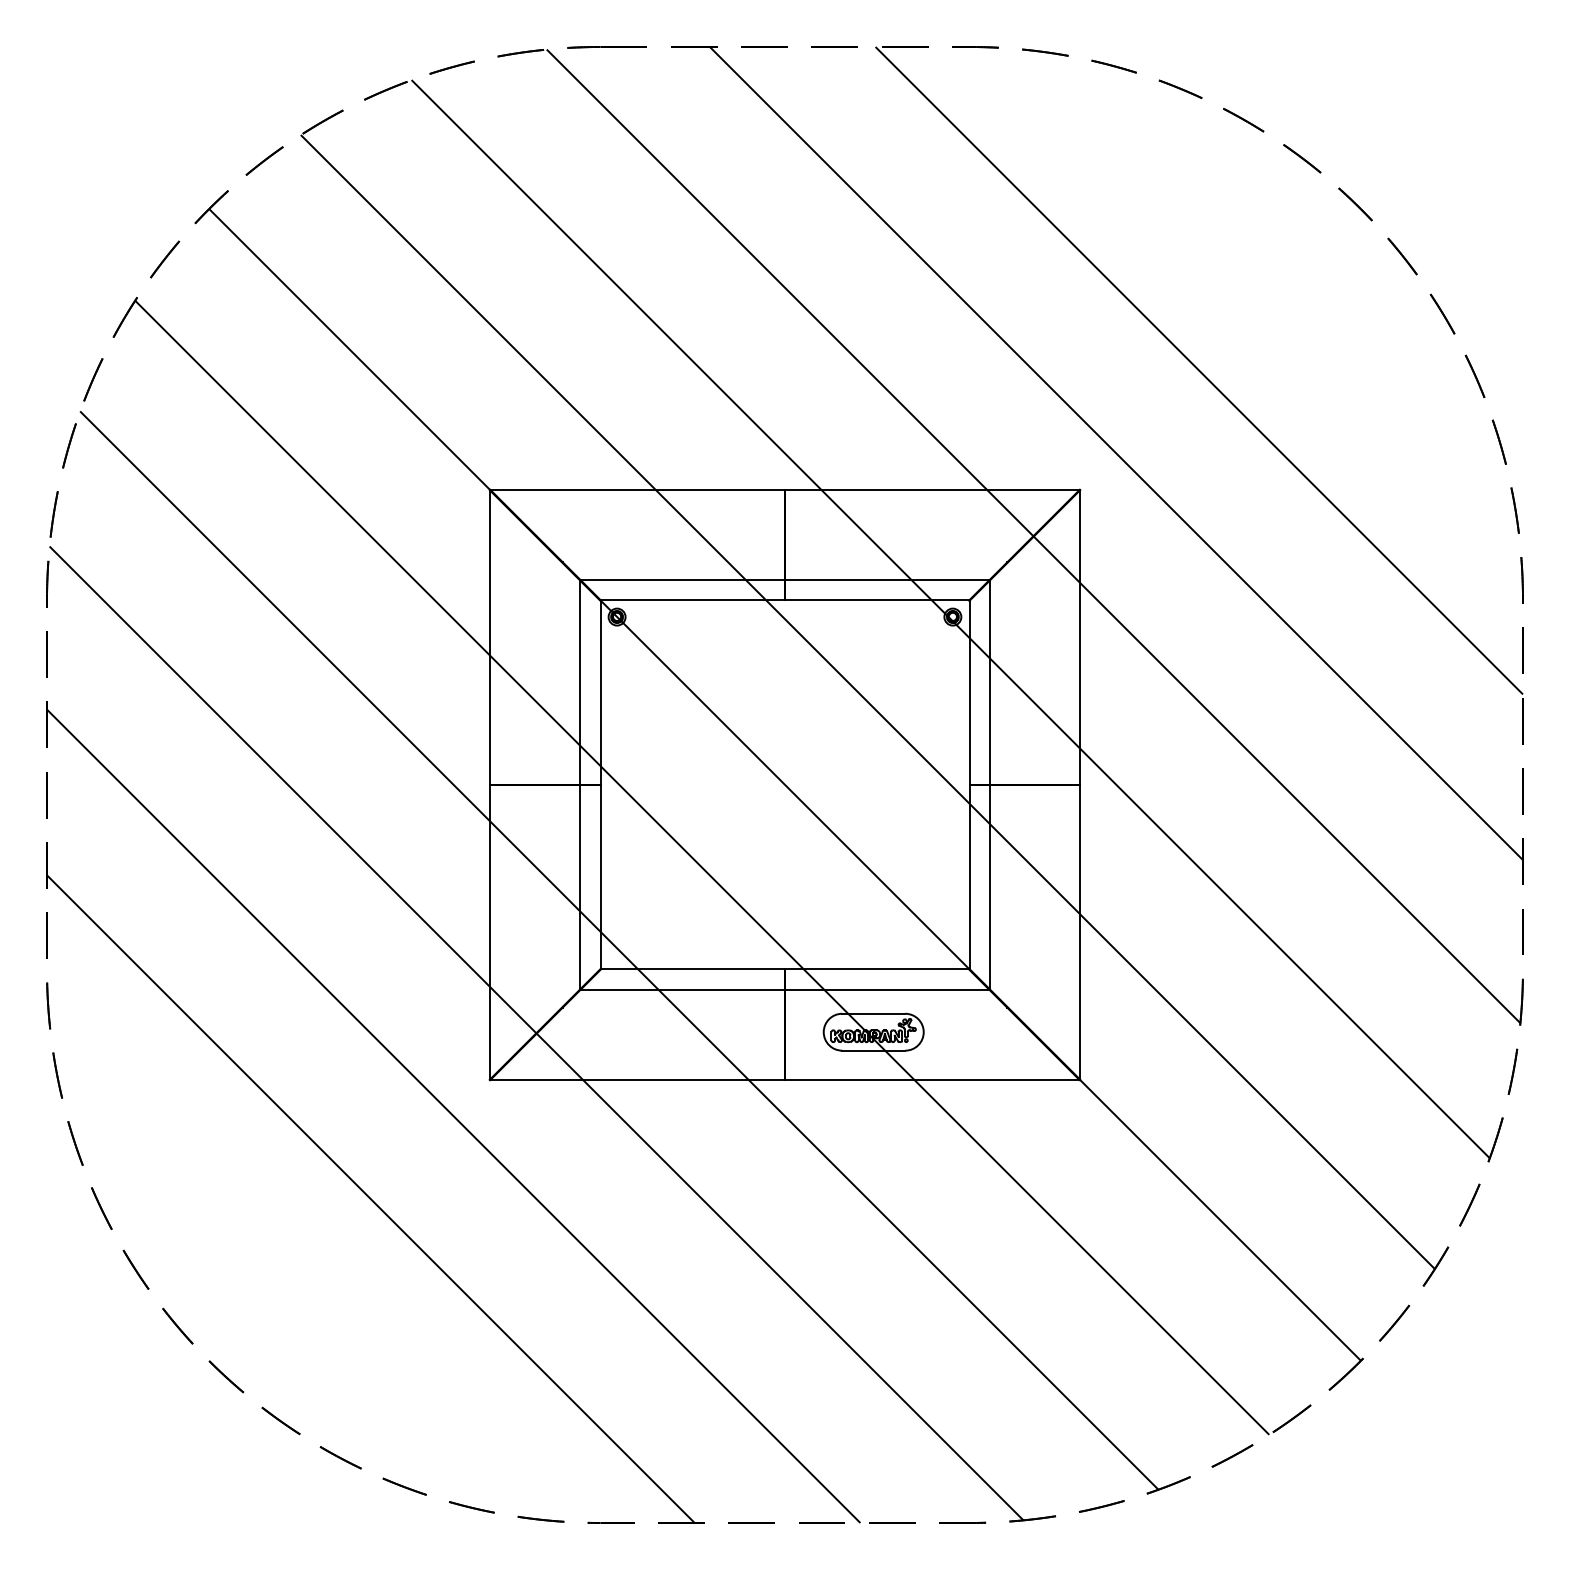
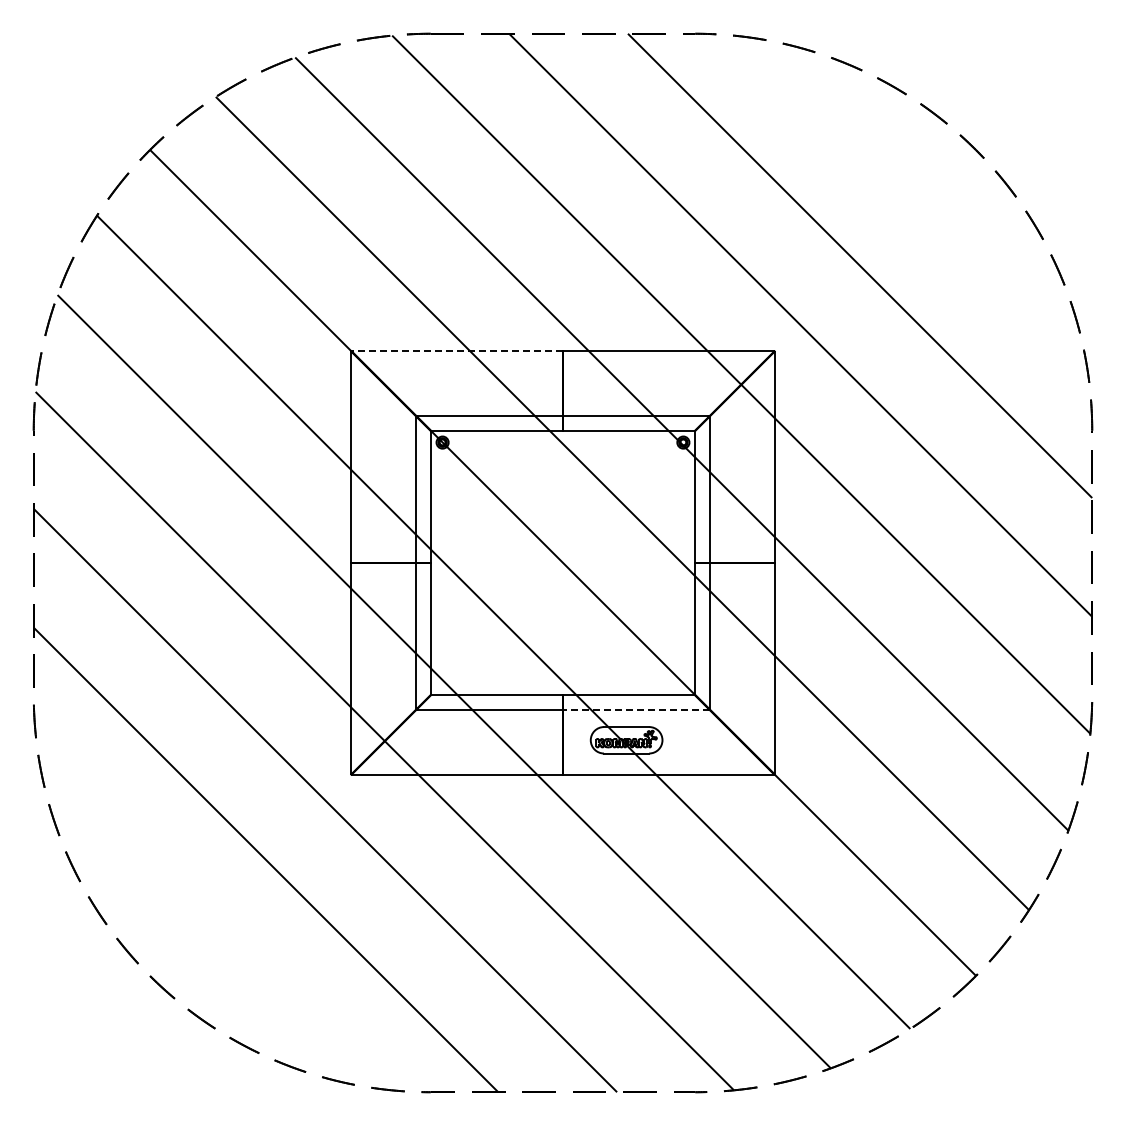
line: (637, 490) -> (457, 351), solid -> dashed
line: (886, 989) -> (635, 709), solid -> dashed

